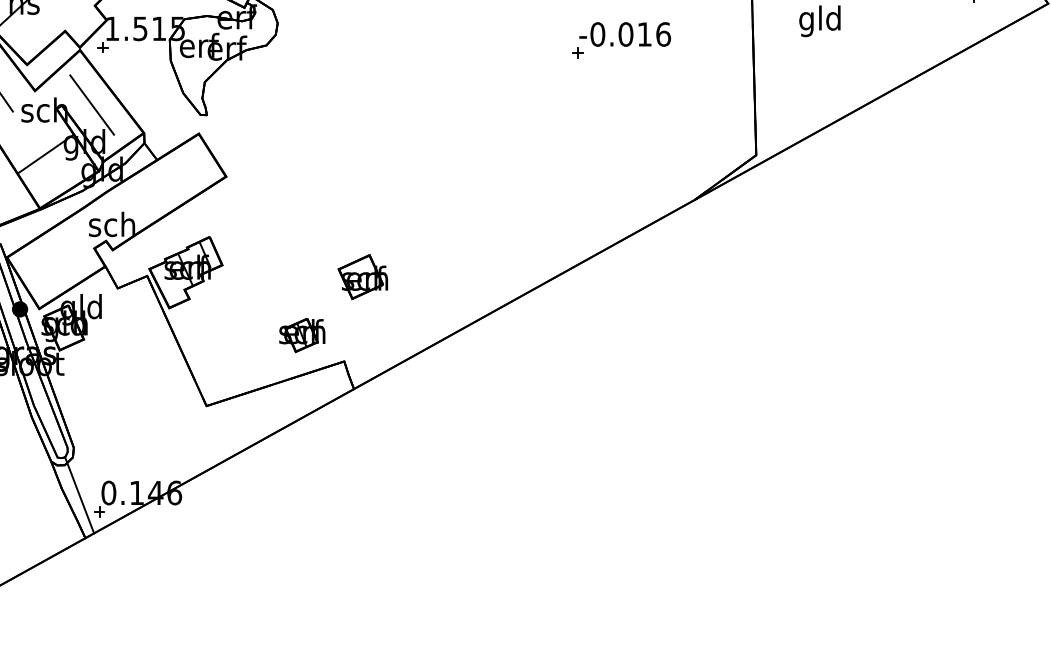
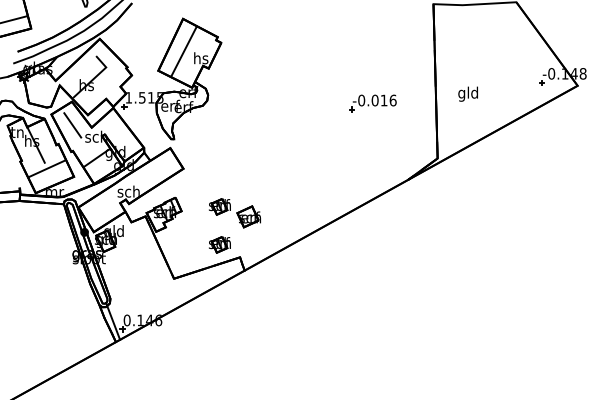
line: (90, 105) -> (118, 134), removed
part: (301, 255) -> (219, 206), added

